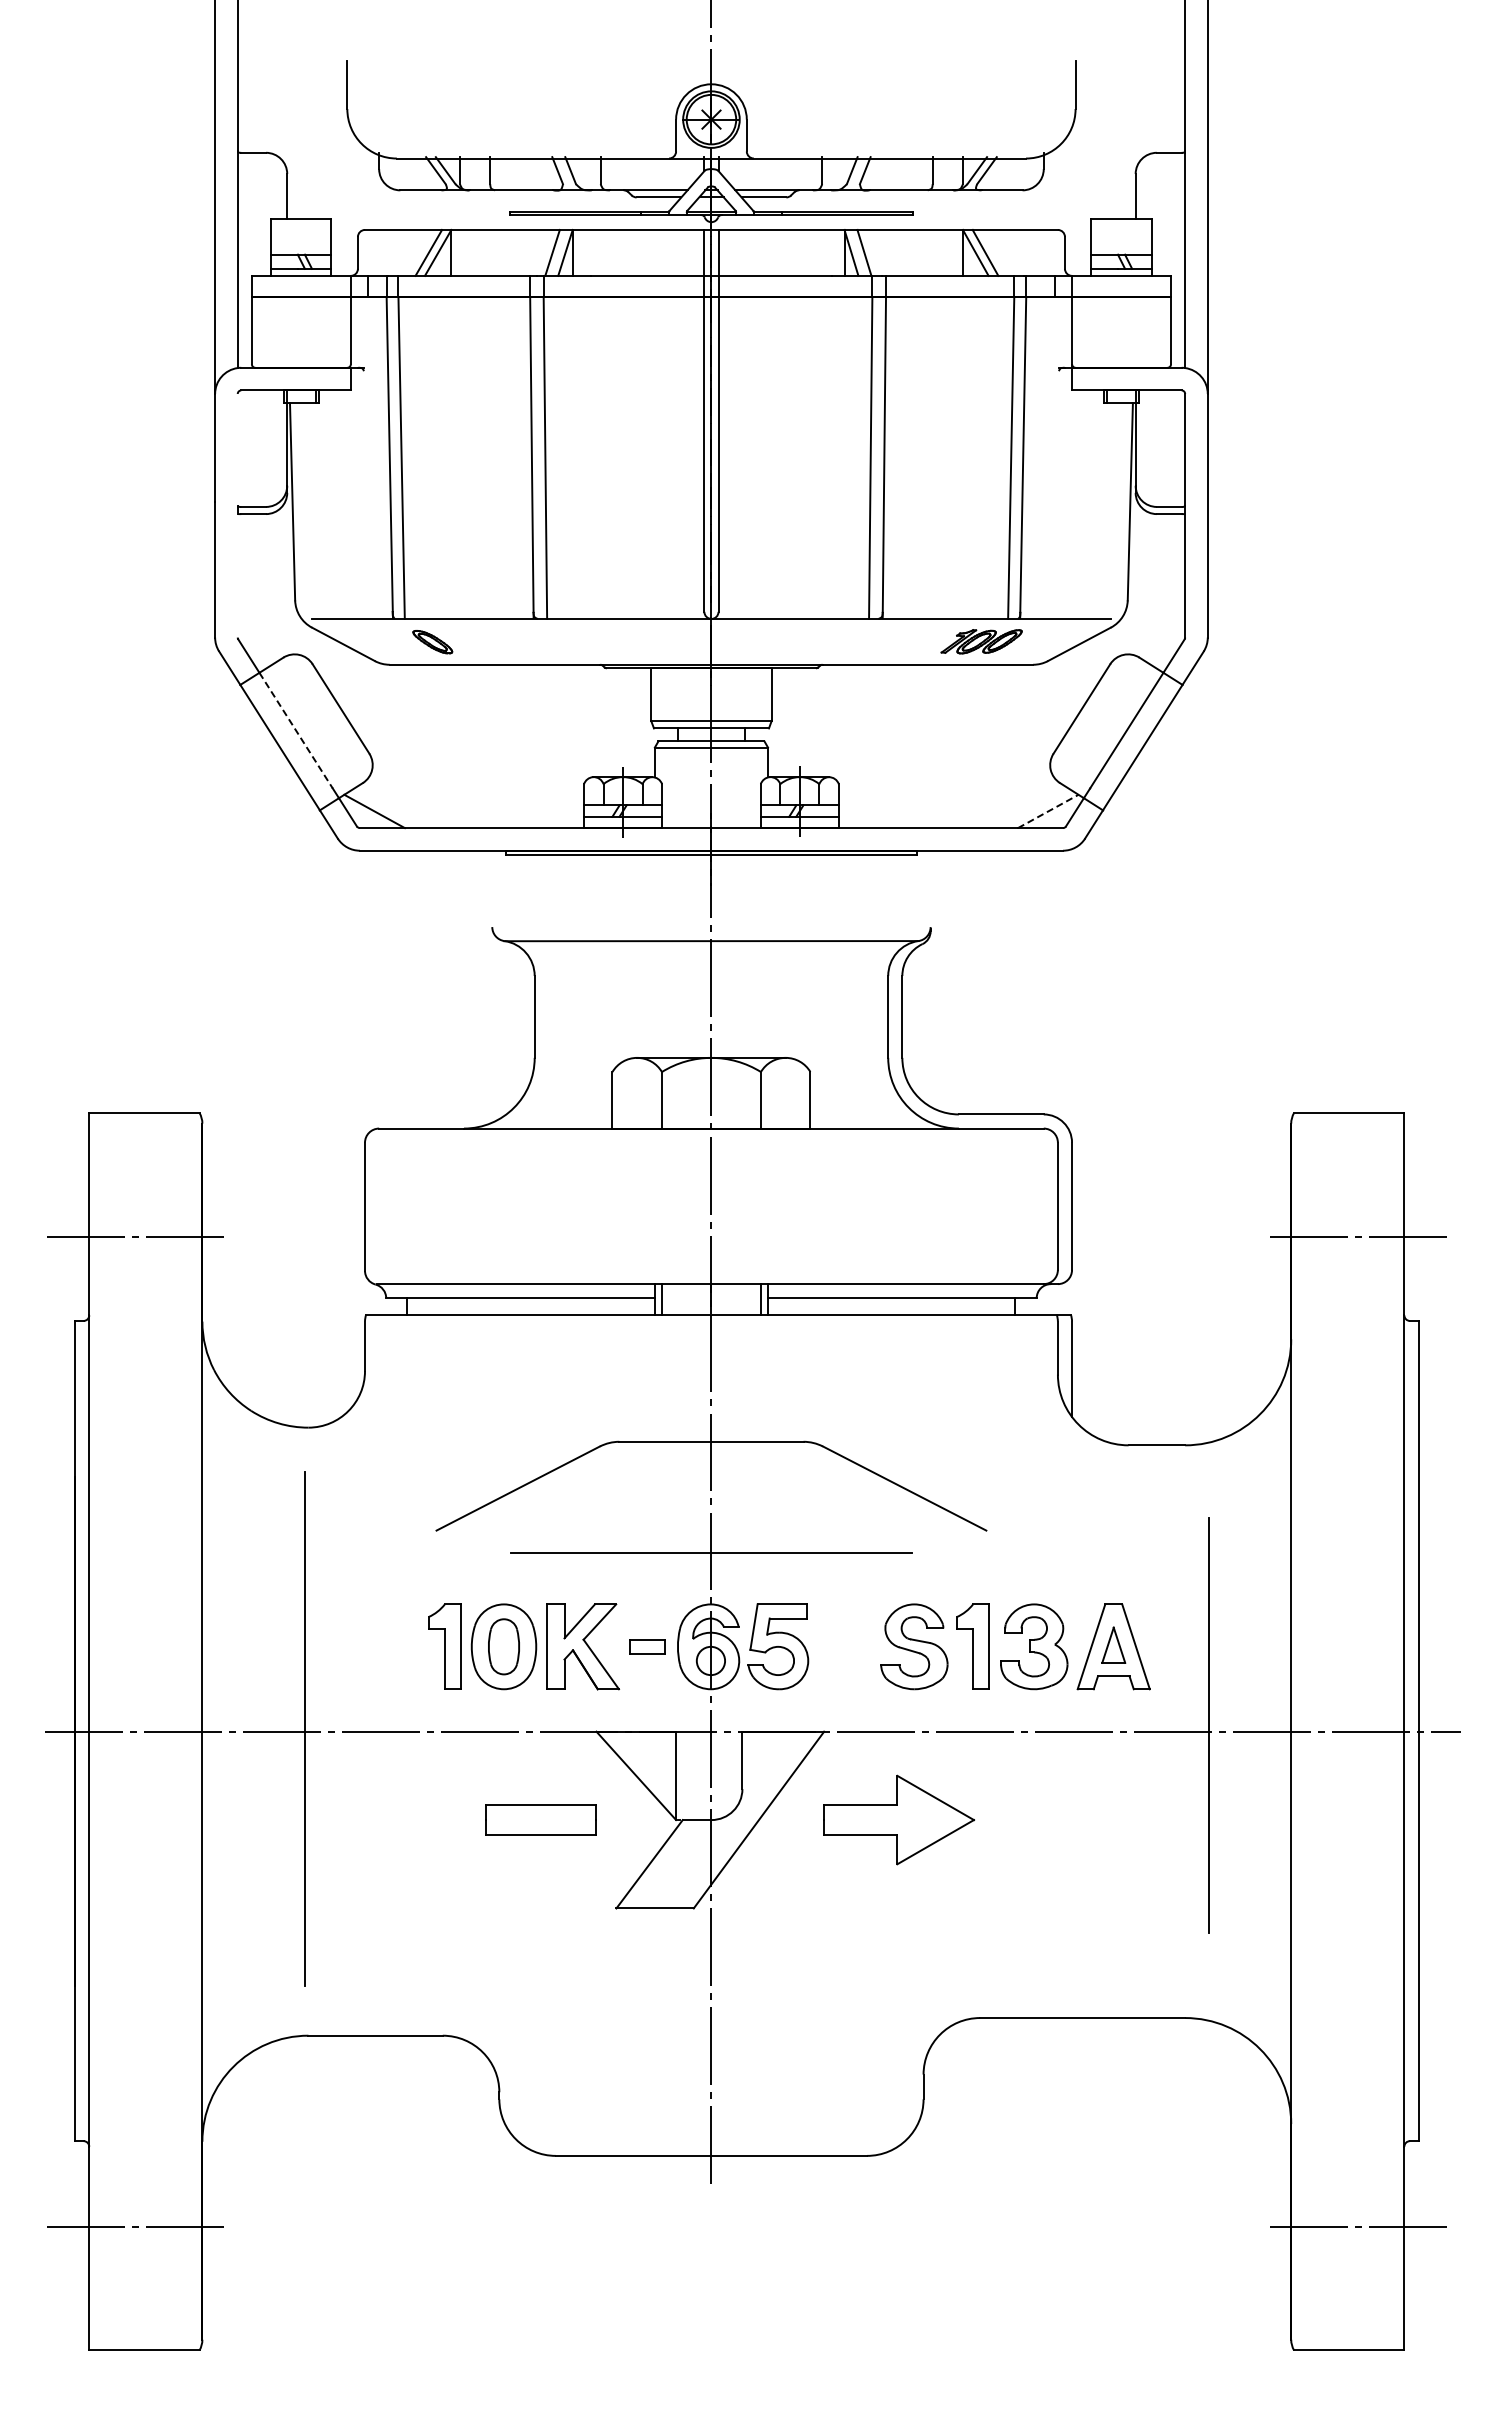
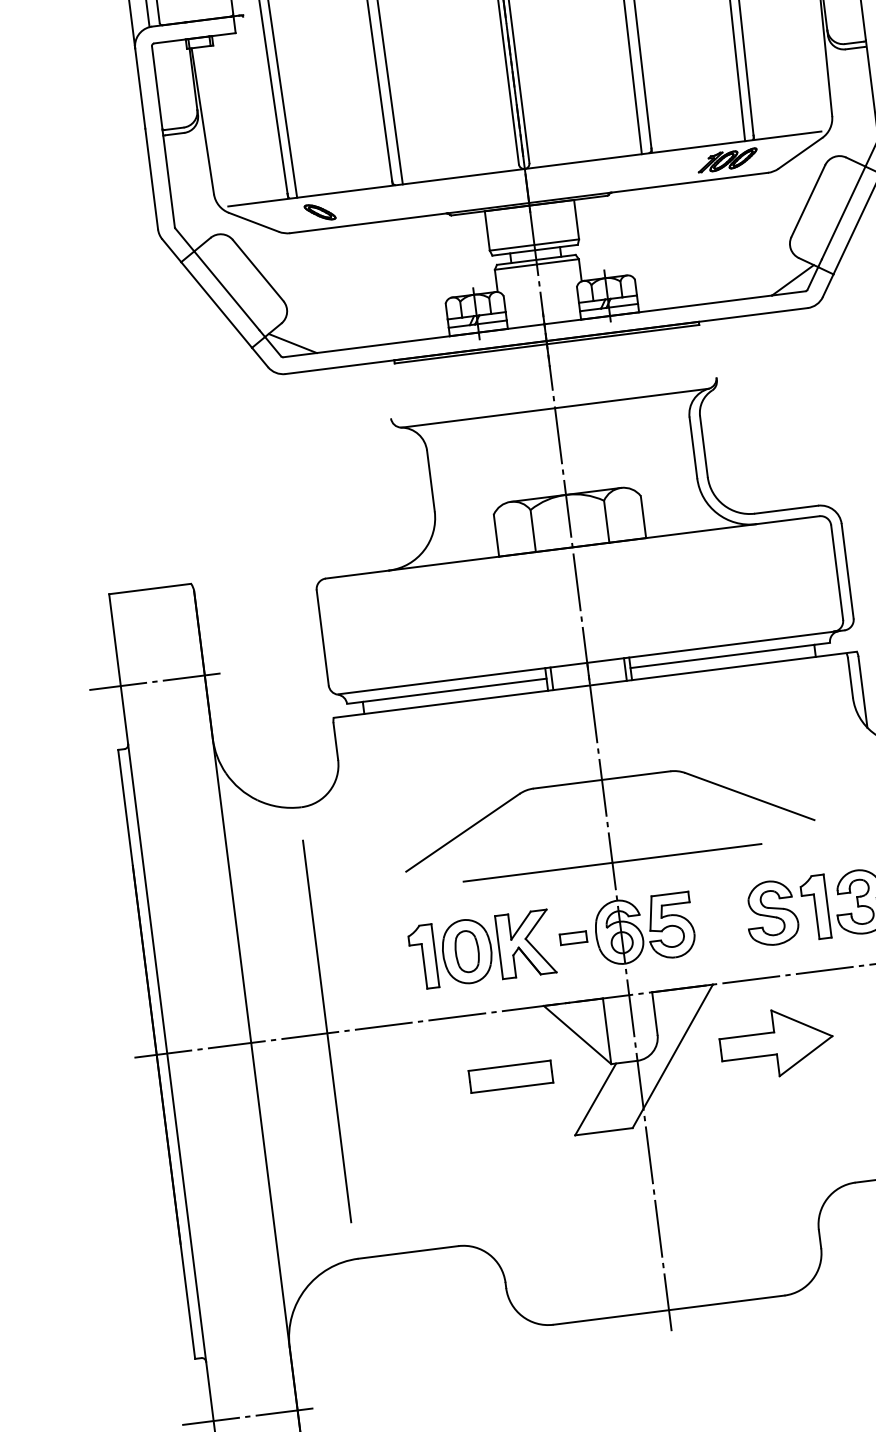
line: (237, 449) -> (157, 87), added
line: (237, 575) -> (168, 181), added
line: (296, 731) -> (227, 291), dashed -> solid
line: (1048, 811) -> (793, 280), dashed -> solid

